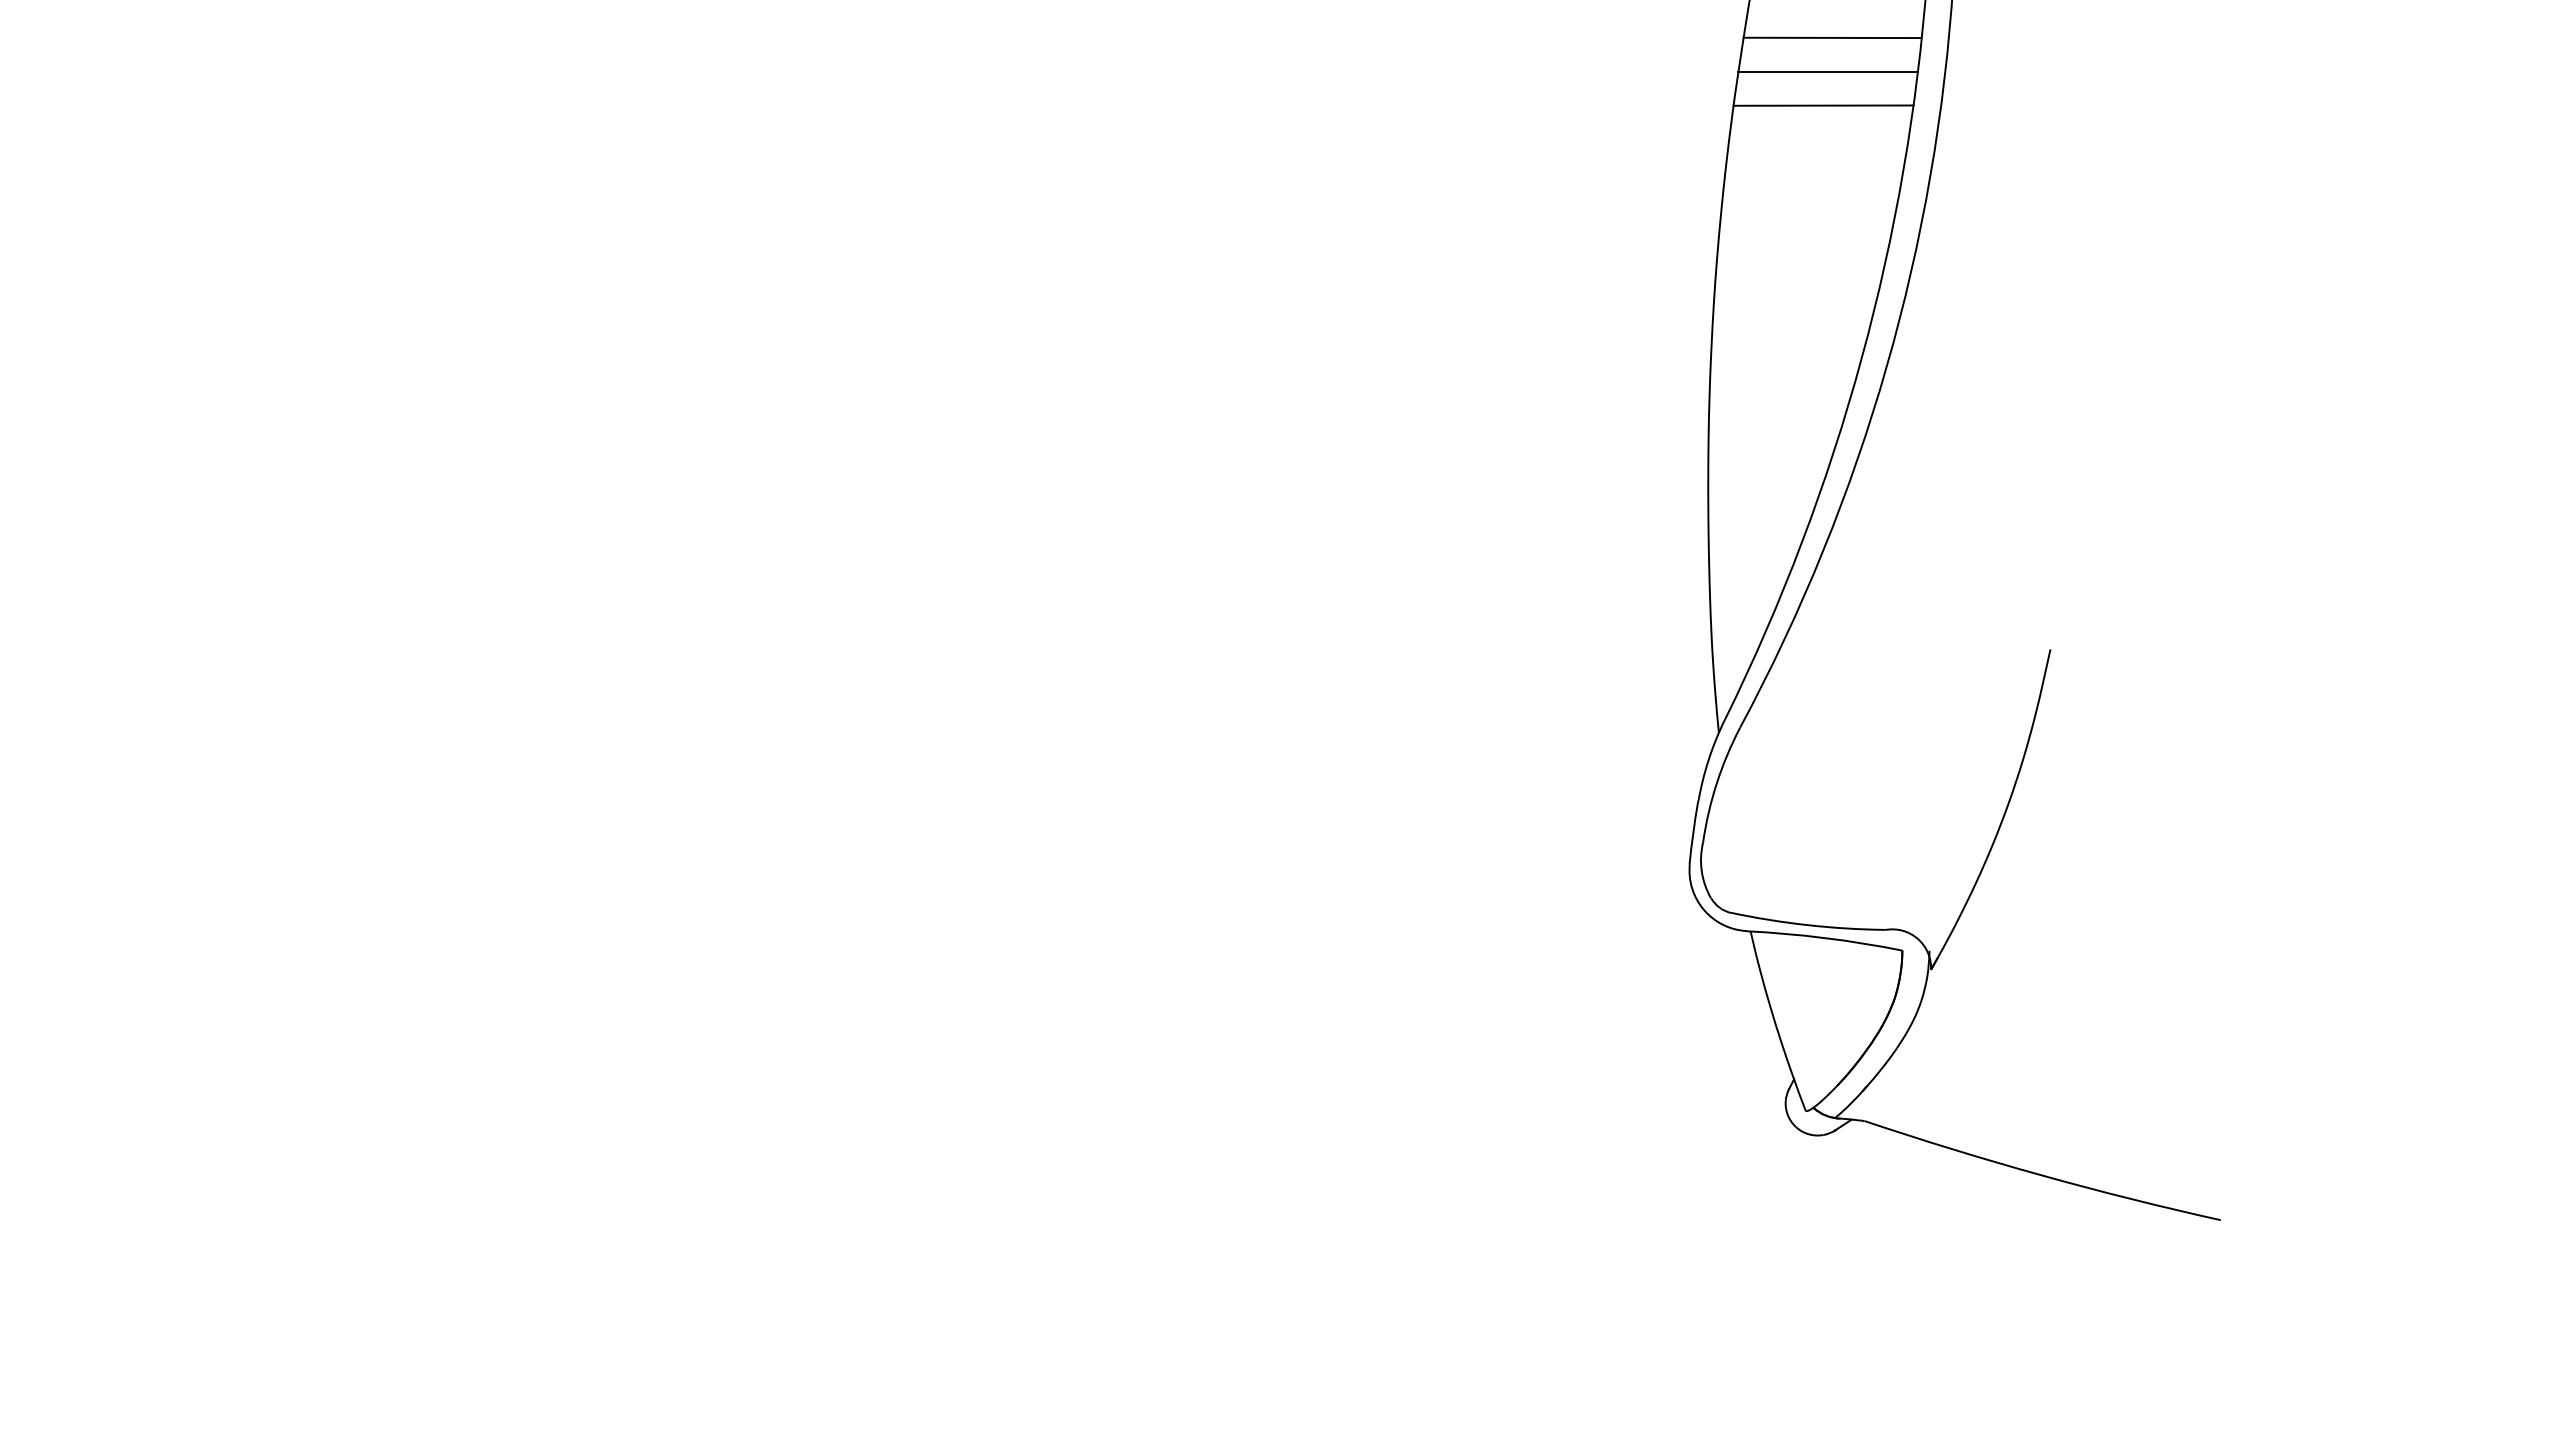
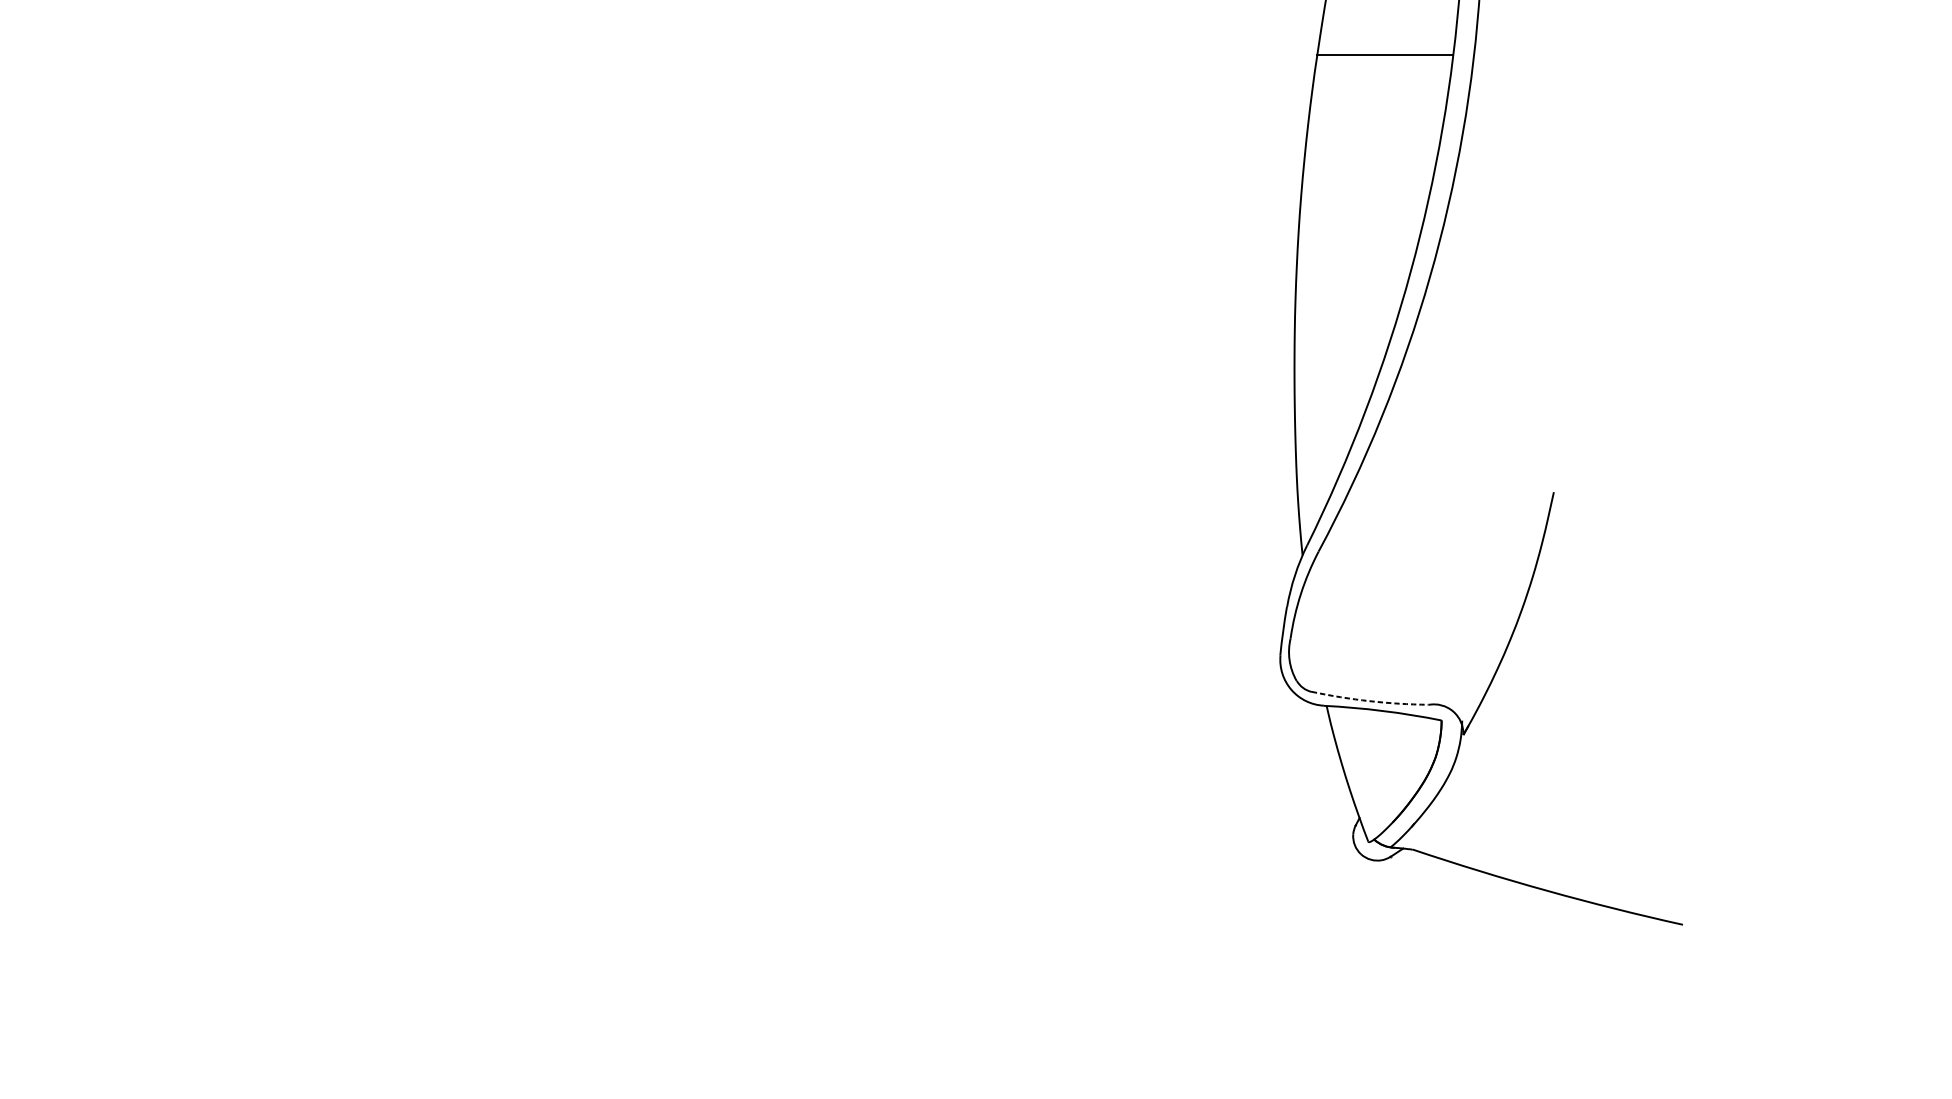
line: (1832, 37) -> (1388, 28), removed
line: (1823, 105) -> (1381, 79), removed
arc: (1807, 925) -> (1369, 701), solid -> dashed

